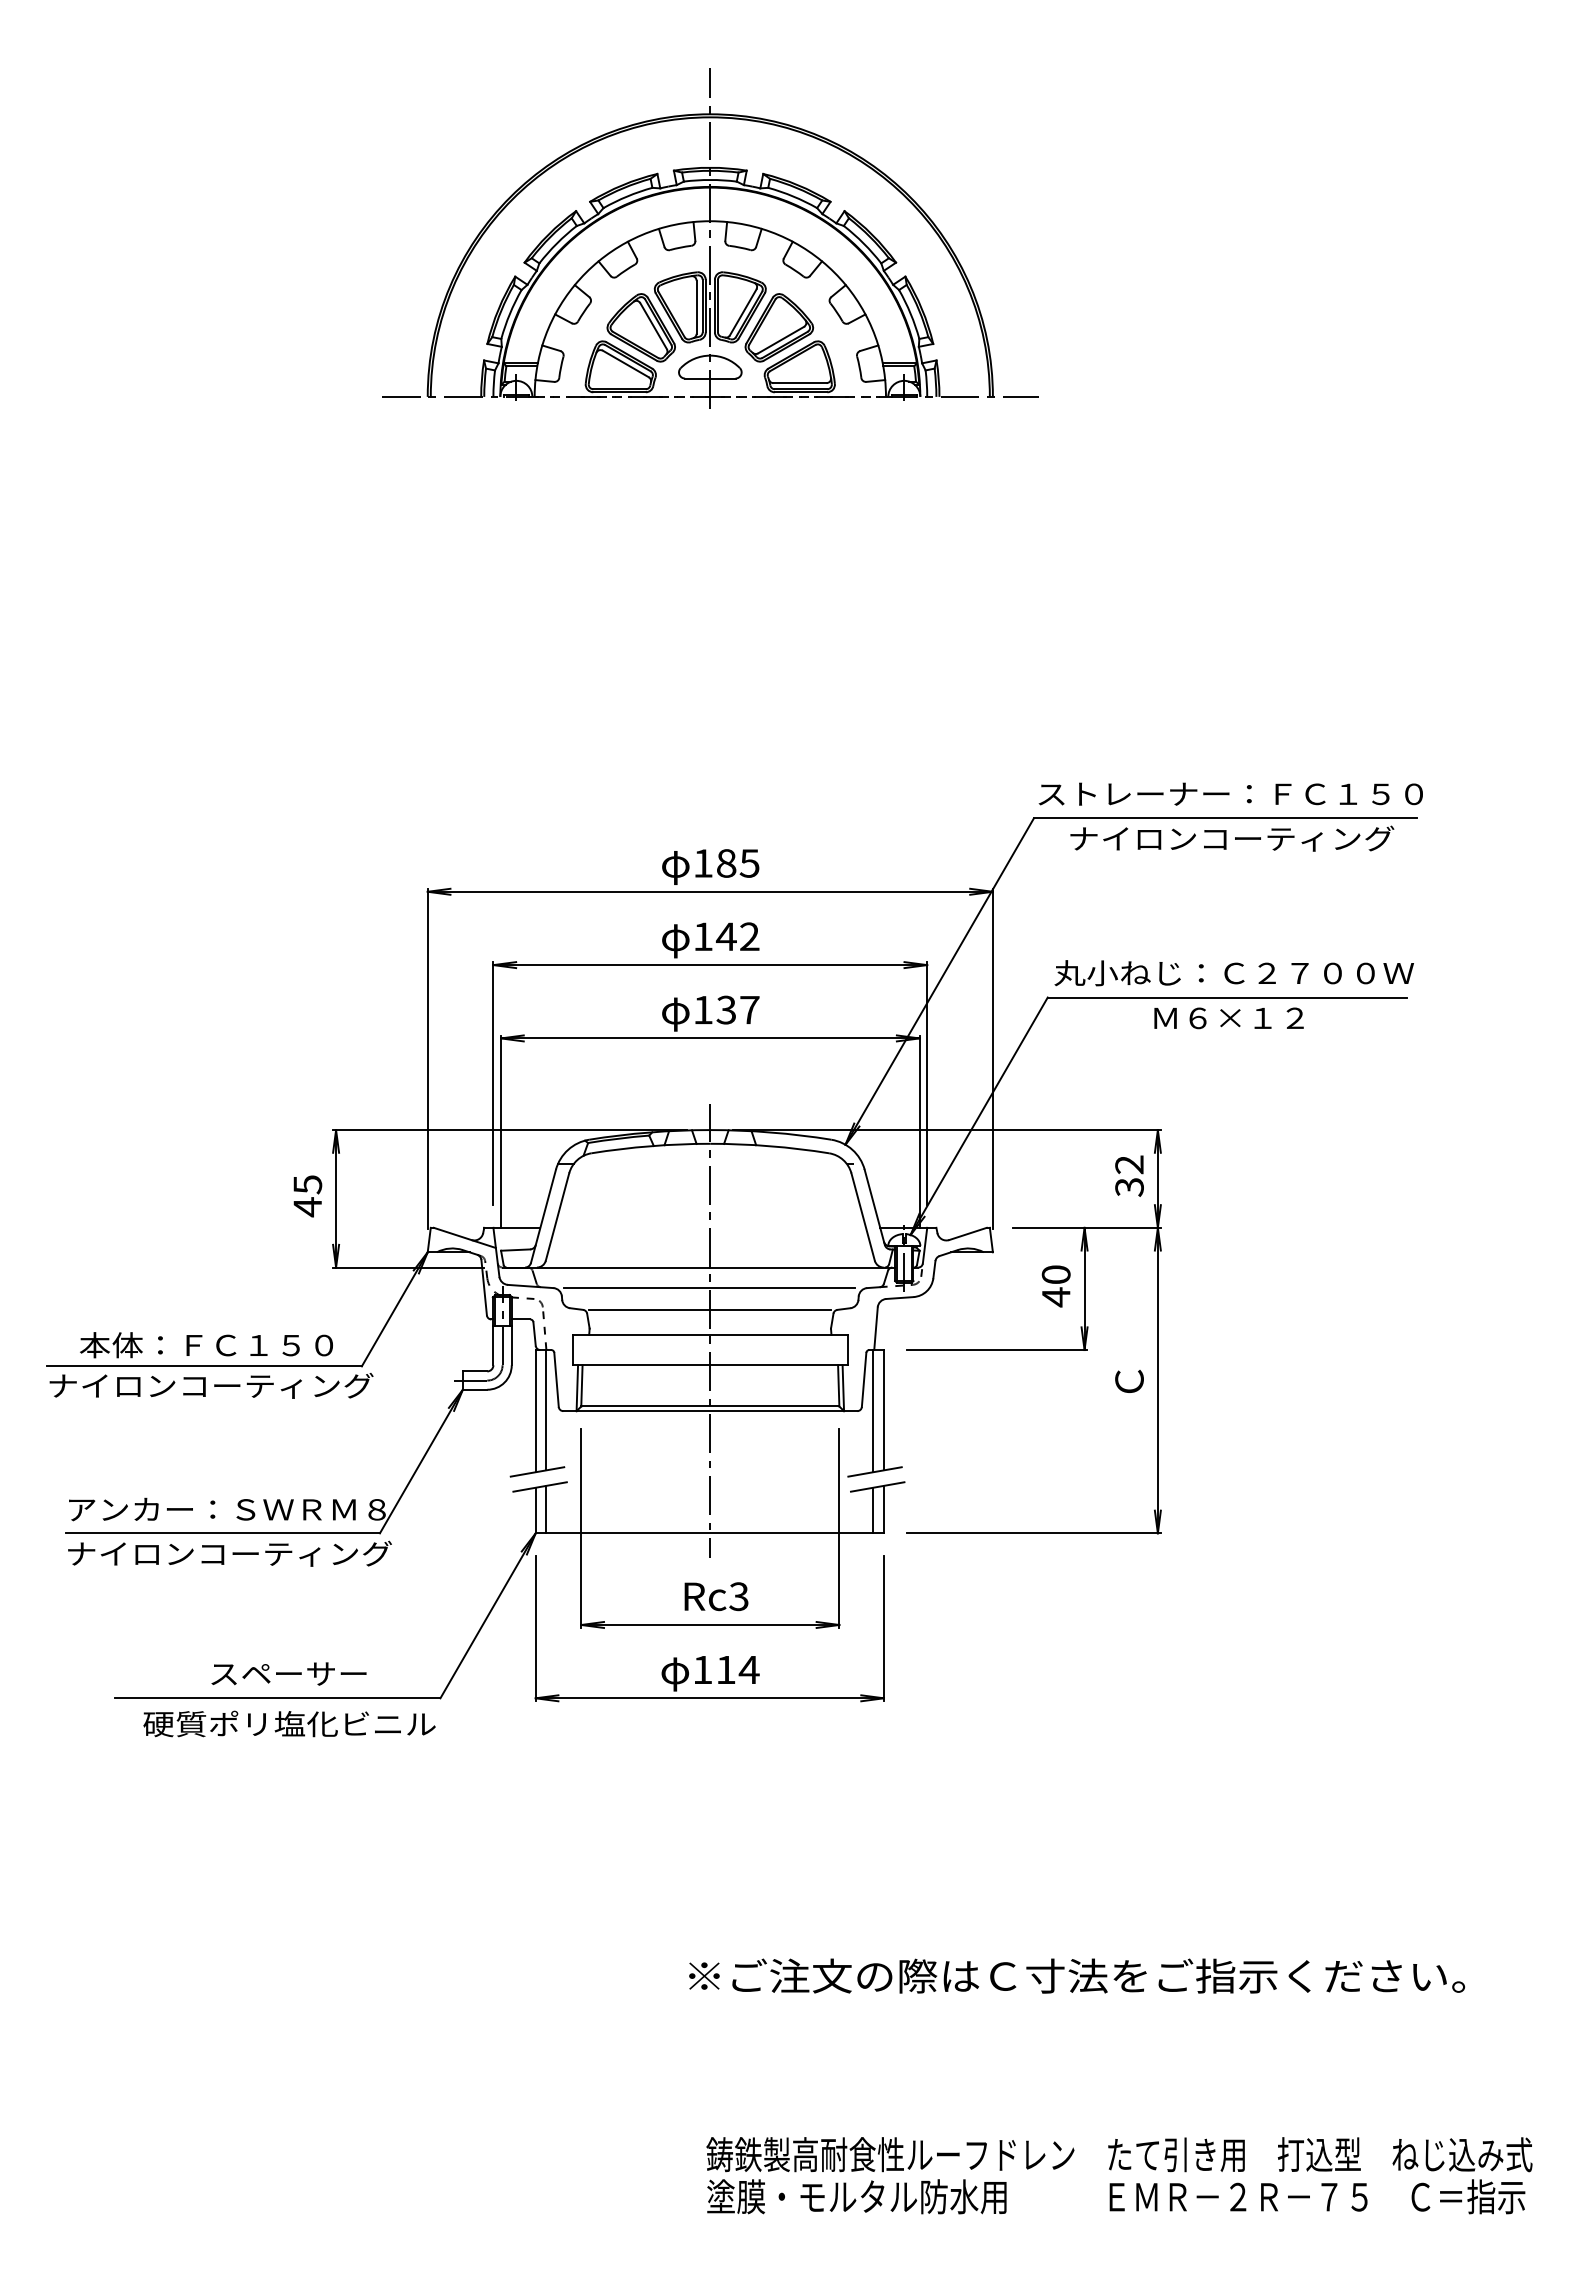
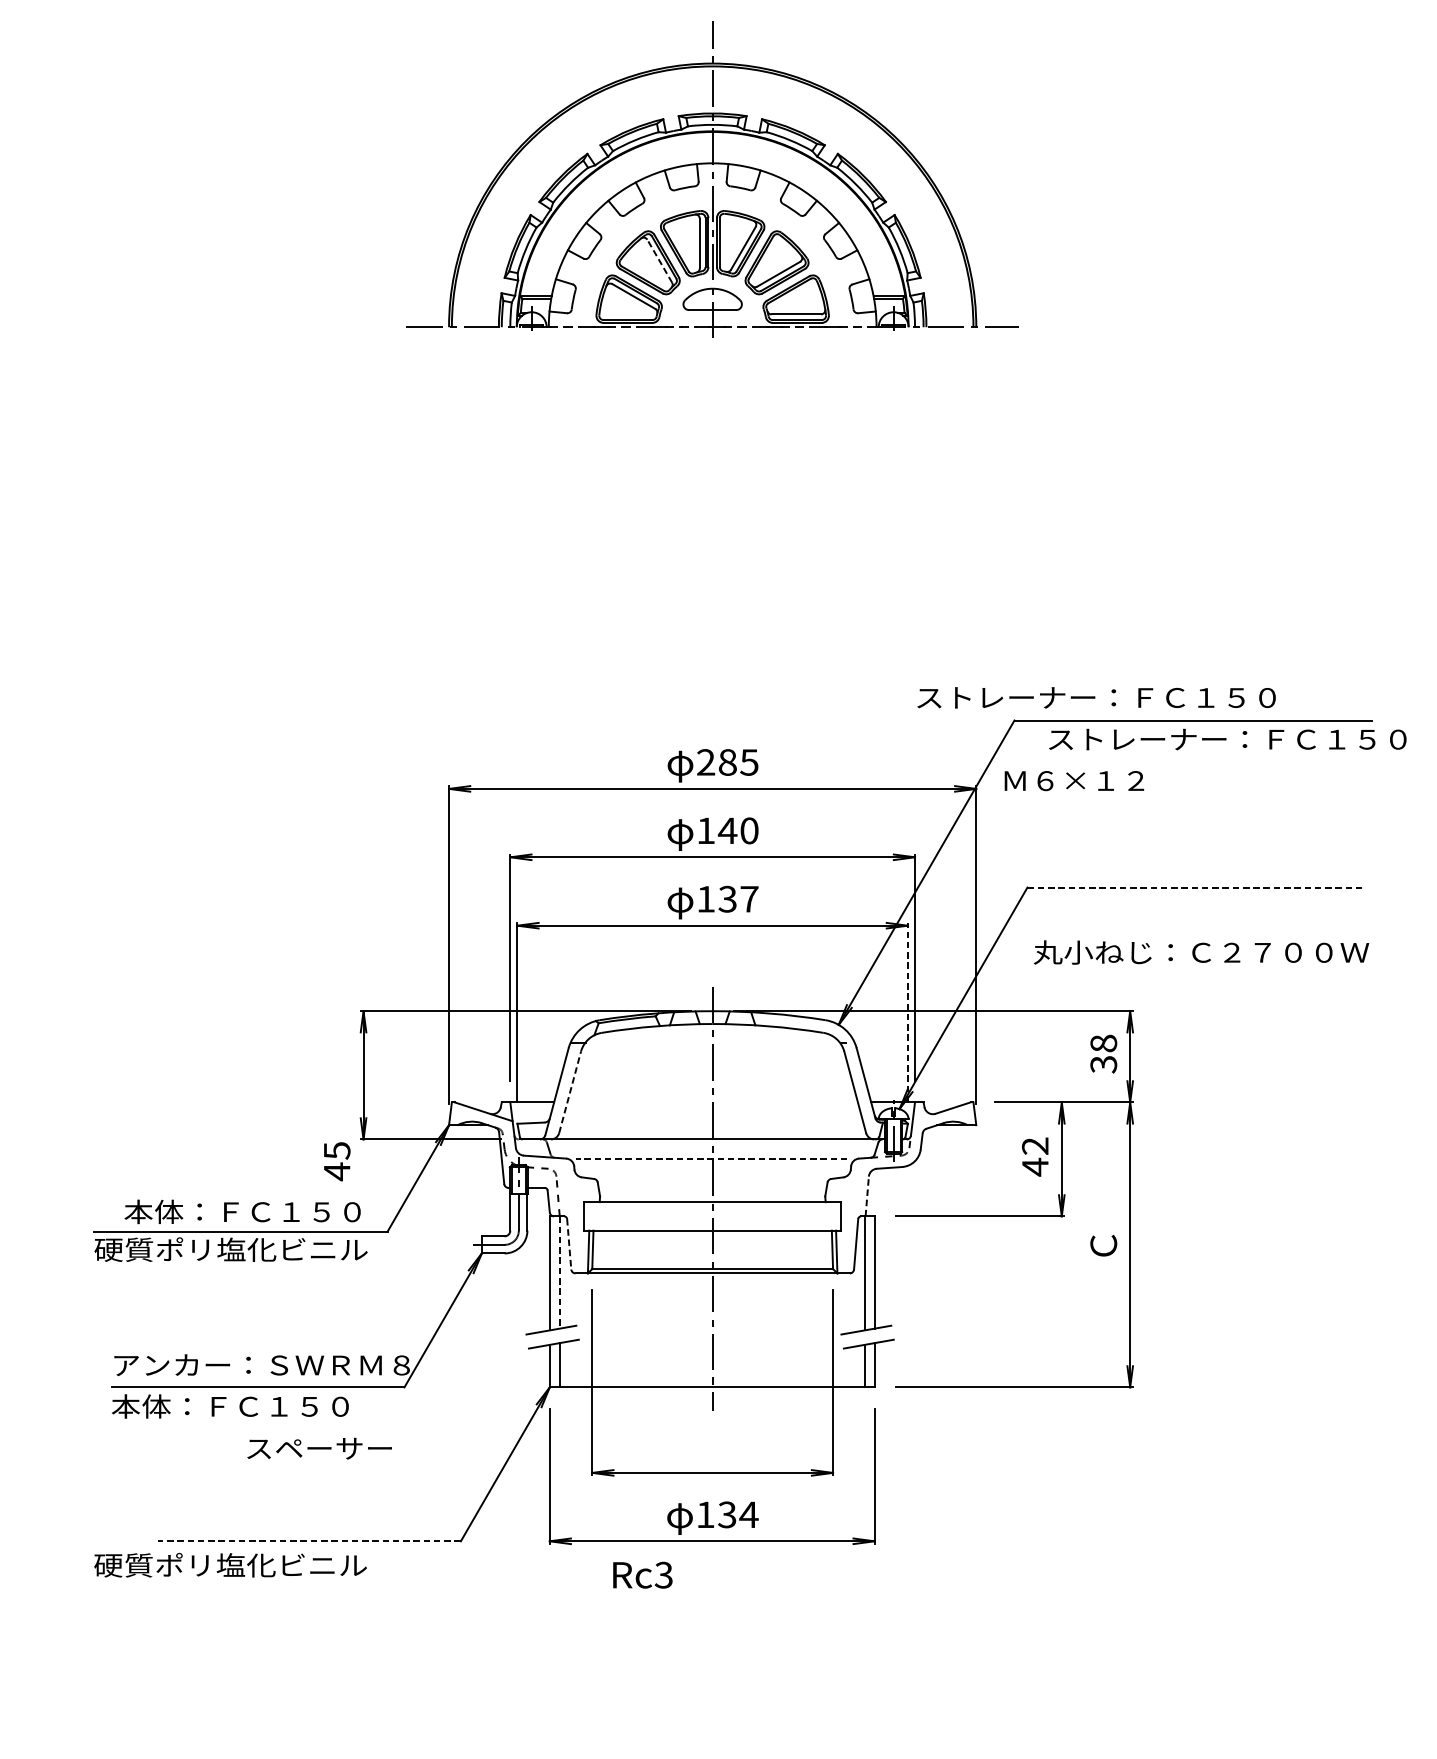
line: (653, 326) -> (659, 261), solid -> dashed
text: (1230, 793) -> (1096, 697), moved
text: (1262, 838) -> (1227, 739), ナイロンコーティング -> ストレーナー：ＦＣ１５０
text: (702, 863) -> (705, 762), 185 -> 285
text: (749, 936) -> (749, 830), 142 -> 140
text: (1233, 973) -> (1200, 952), moved
line: (1227, 997) -> (1195, 887), solid -> dashed
text: (1228, 1018) -> (1073, 781), moved
line: (919, 1131) -> (907, 1012), solid -> dashed
text: (1129, 1164) -> (1103, 1043), 32 -> 38
text: (307, 1196) -> (336, 1161), moved
line: (557, 1216) -> (570, 1091), solid -> dashed
text: (1055, 1274) -> (1034, 1145), 40 -> 42
line: (708, 1288) -> (710, 1158), solid -> dashed
line: (710, 1309) -> (712, 1178), removed
line: (876, 1328) -> (867, 1196), solid -> dashed
line: (556, 1380) -> (569, 1244), solid -> dashed
text: (210, 1385) -> (246, 1249), ナイロンコーティング -> 硬質ポリ塩化ビニル
line: (546, 1410) -> (559, 1272), solid -> dashed
text: (228, 1553) -> (263, 1406), ナイロンコーティング -> 本体：ＦＣ１５０
text: (716, 1596) -> (642, 1575), moved
text: (725, 1669) -> (726, 1514), 114 -> 134
text: (288, 1673) -> (319, 1448), moved
line: (277, 1698) -> (308, 1541), solid -> dashed
text: (289, 1723) -> (230, 1564), moved

